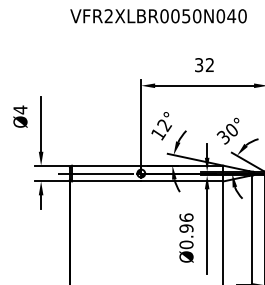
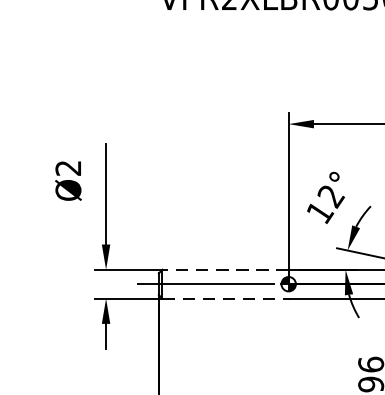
text: (20, 109) -> (68, 167), Ø4 -> Ø2
line: (106, 165) -> (225, 269), solid -> dashed
line: (106, 181) -> (225, 298), solid -> dashed

